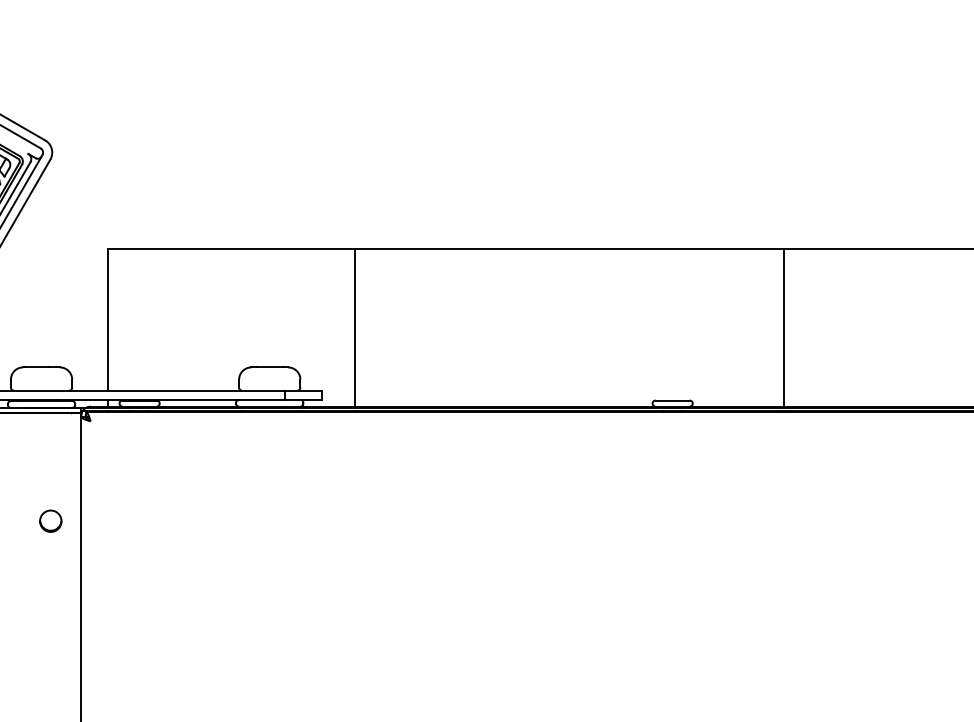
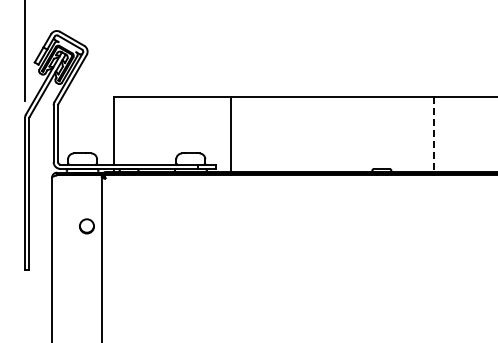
line: (783, 329) -> (434, 135), solid -> dashed
circle: (49, 521) -> (86, 226), size x1.4

